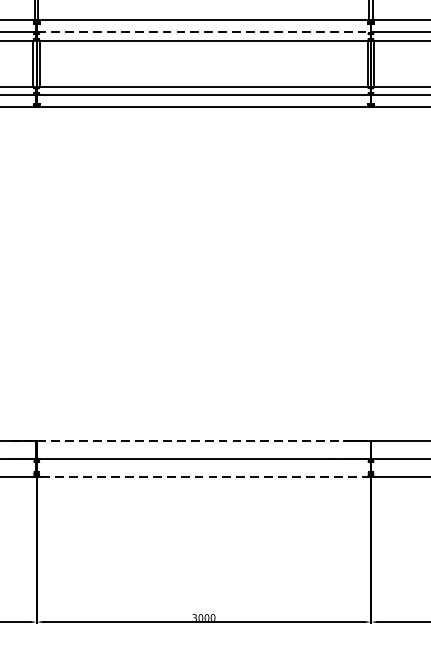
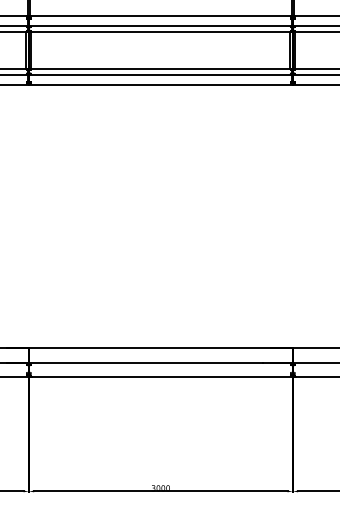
line: (203, 32) -> (160, 25), dashed -> solid
line: (178, 441) -> (140, 348), dashed -> solid
line: (203, 477) -> (160, 377), dashed -> solid

